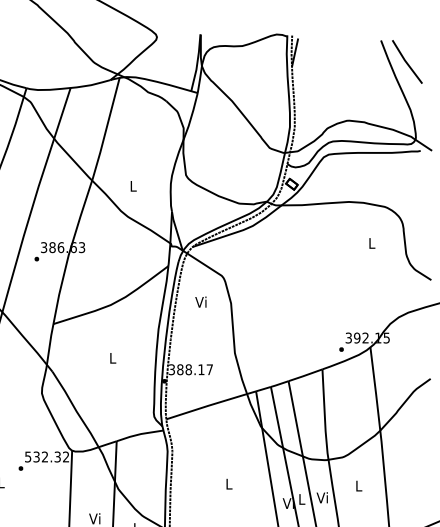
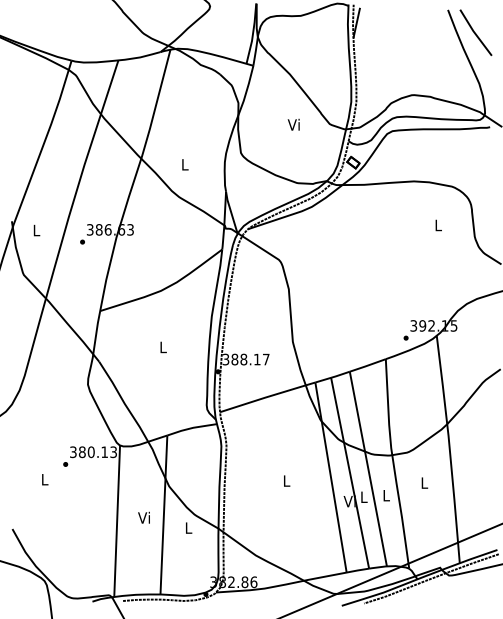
text: (200, 301) -> (293, 124), moved
text: (47, 457) -> (93, 452), 532.32 -> 380.13
text: (322, 497) -> (385, 495), Vi -> L

